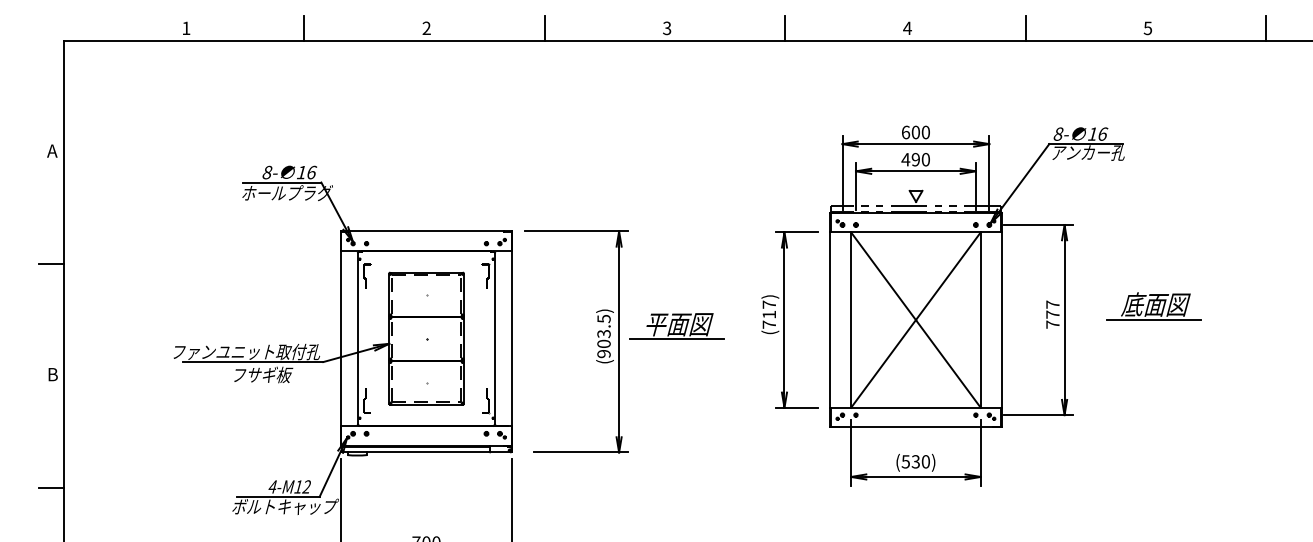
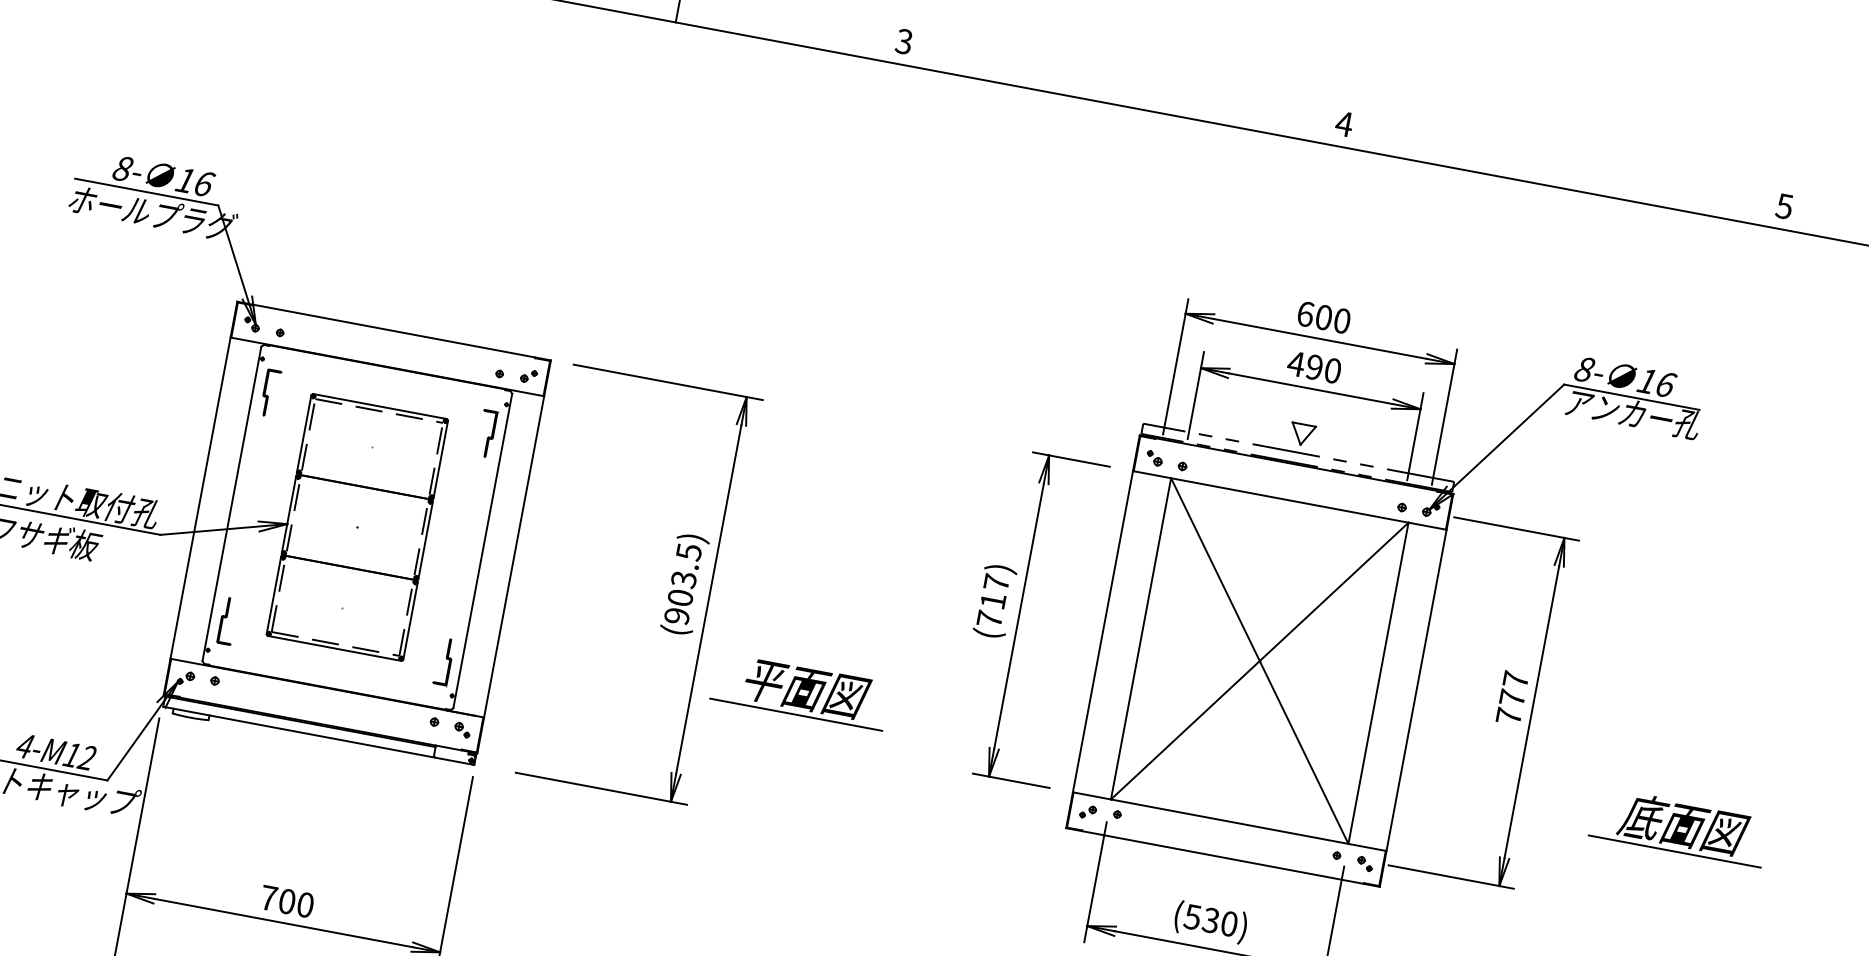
line: (785, 28) -> (1120, 82), removed
line: (1025, 28) -> (1560, 164), removed
part: (1153, 306) -> (1678, 827), moved
part: (676, 326) -> (800, 691), moved

